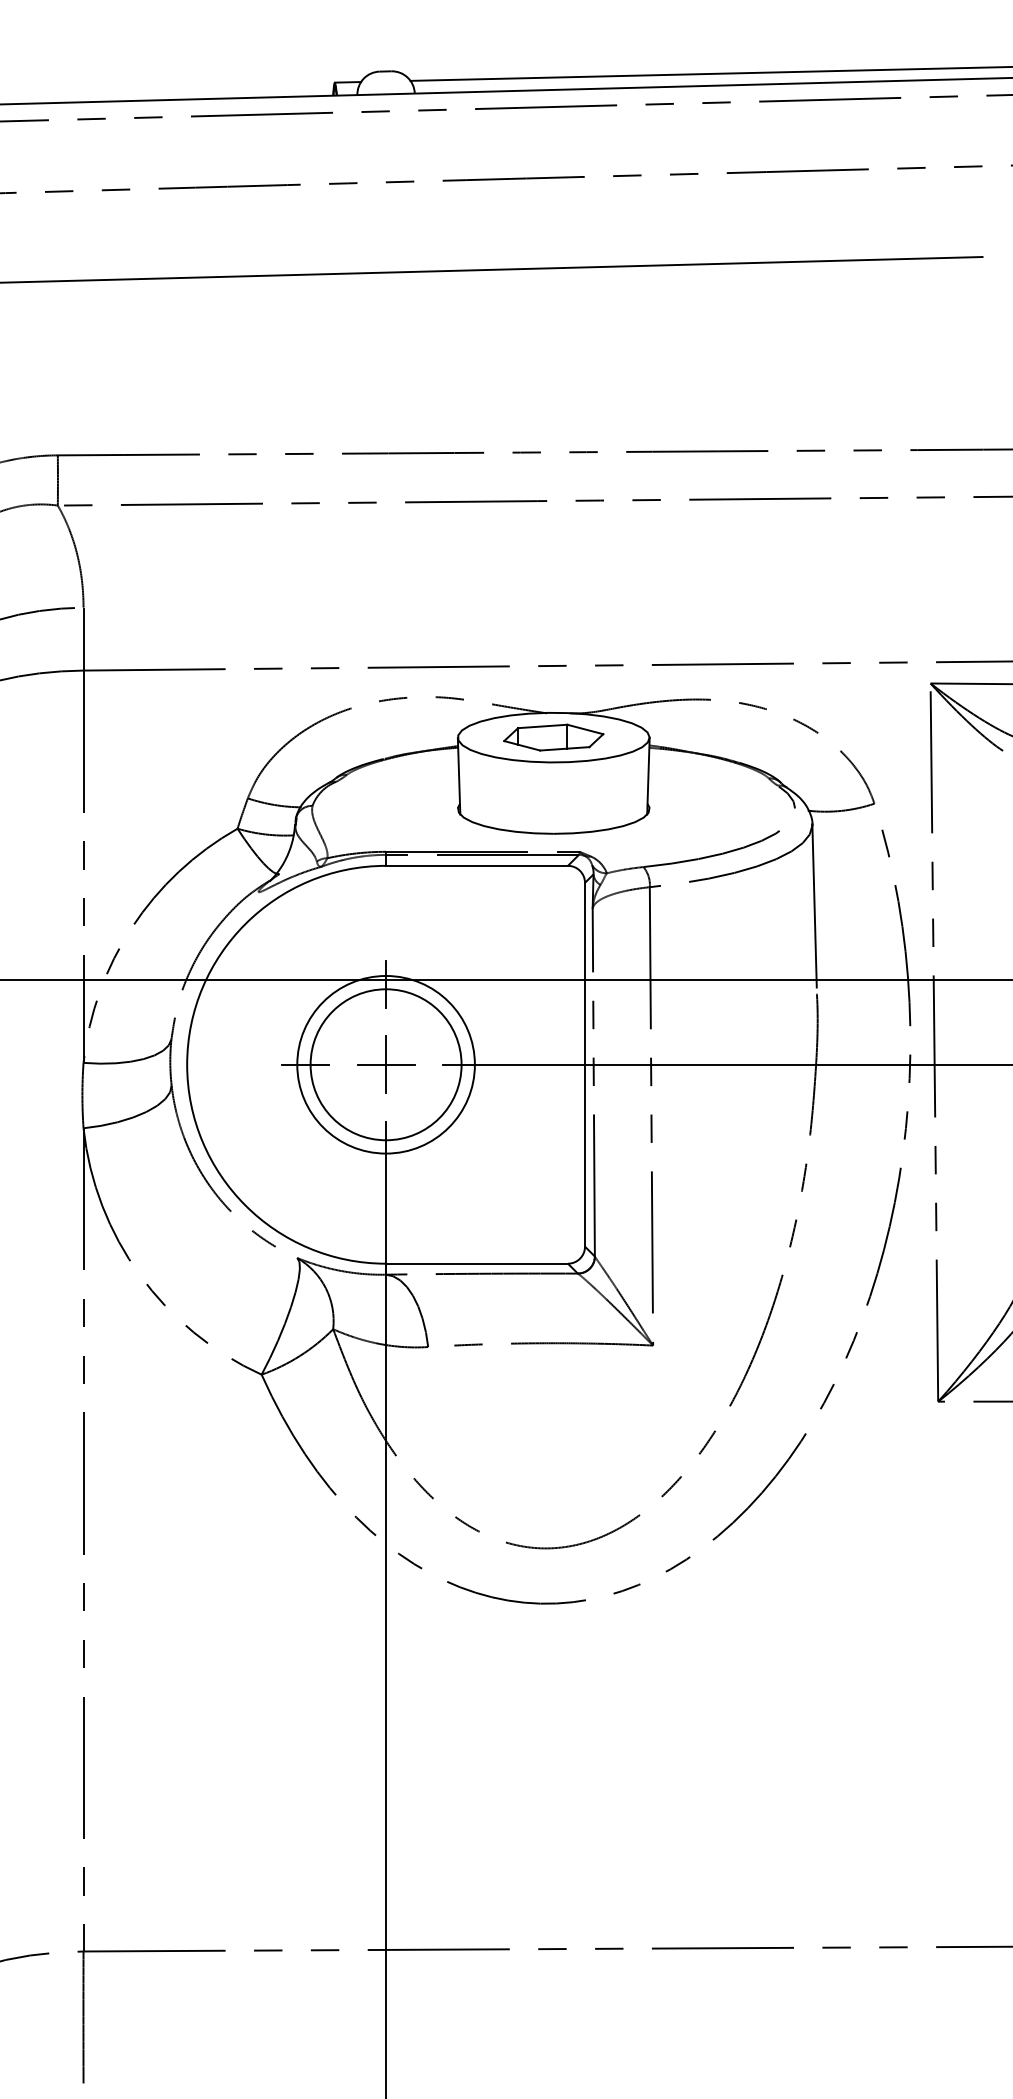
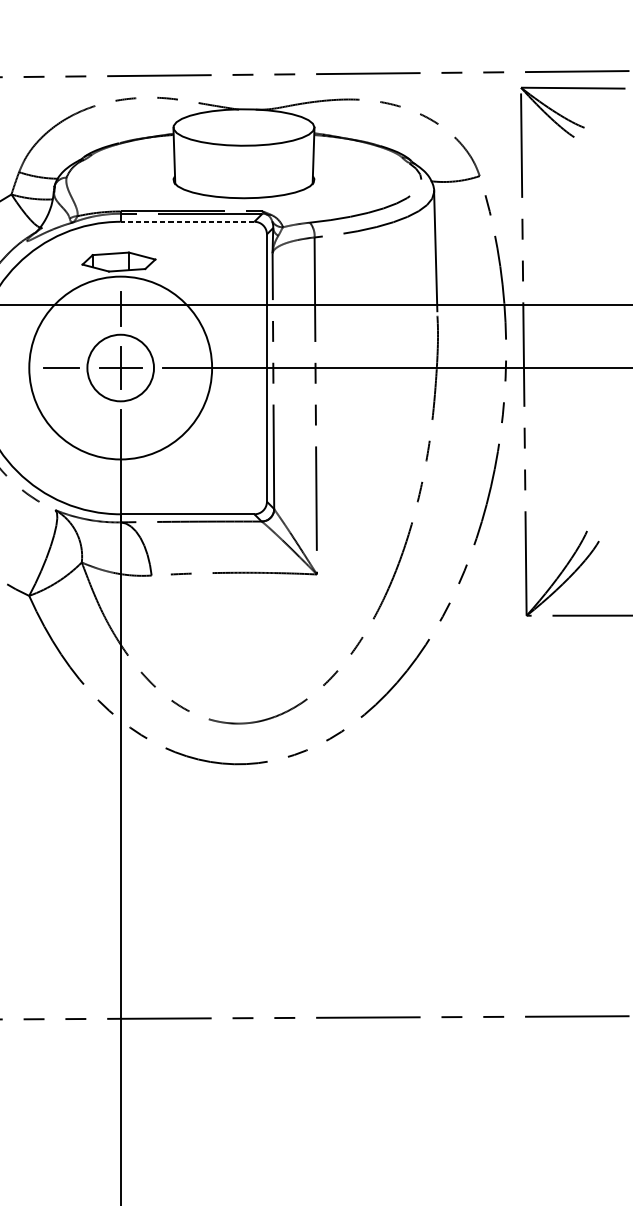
part: (553, 737) -> (118, 261), moved
line: (477, 865) -> (187, 221), solid -> dashed
circle: (385, 1064) -> (120, 367), size x0.6
circle: (385, 1064) -> (120, 367), size x1.4

